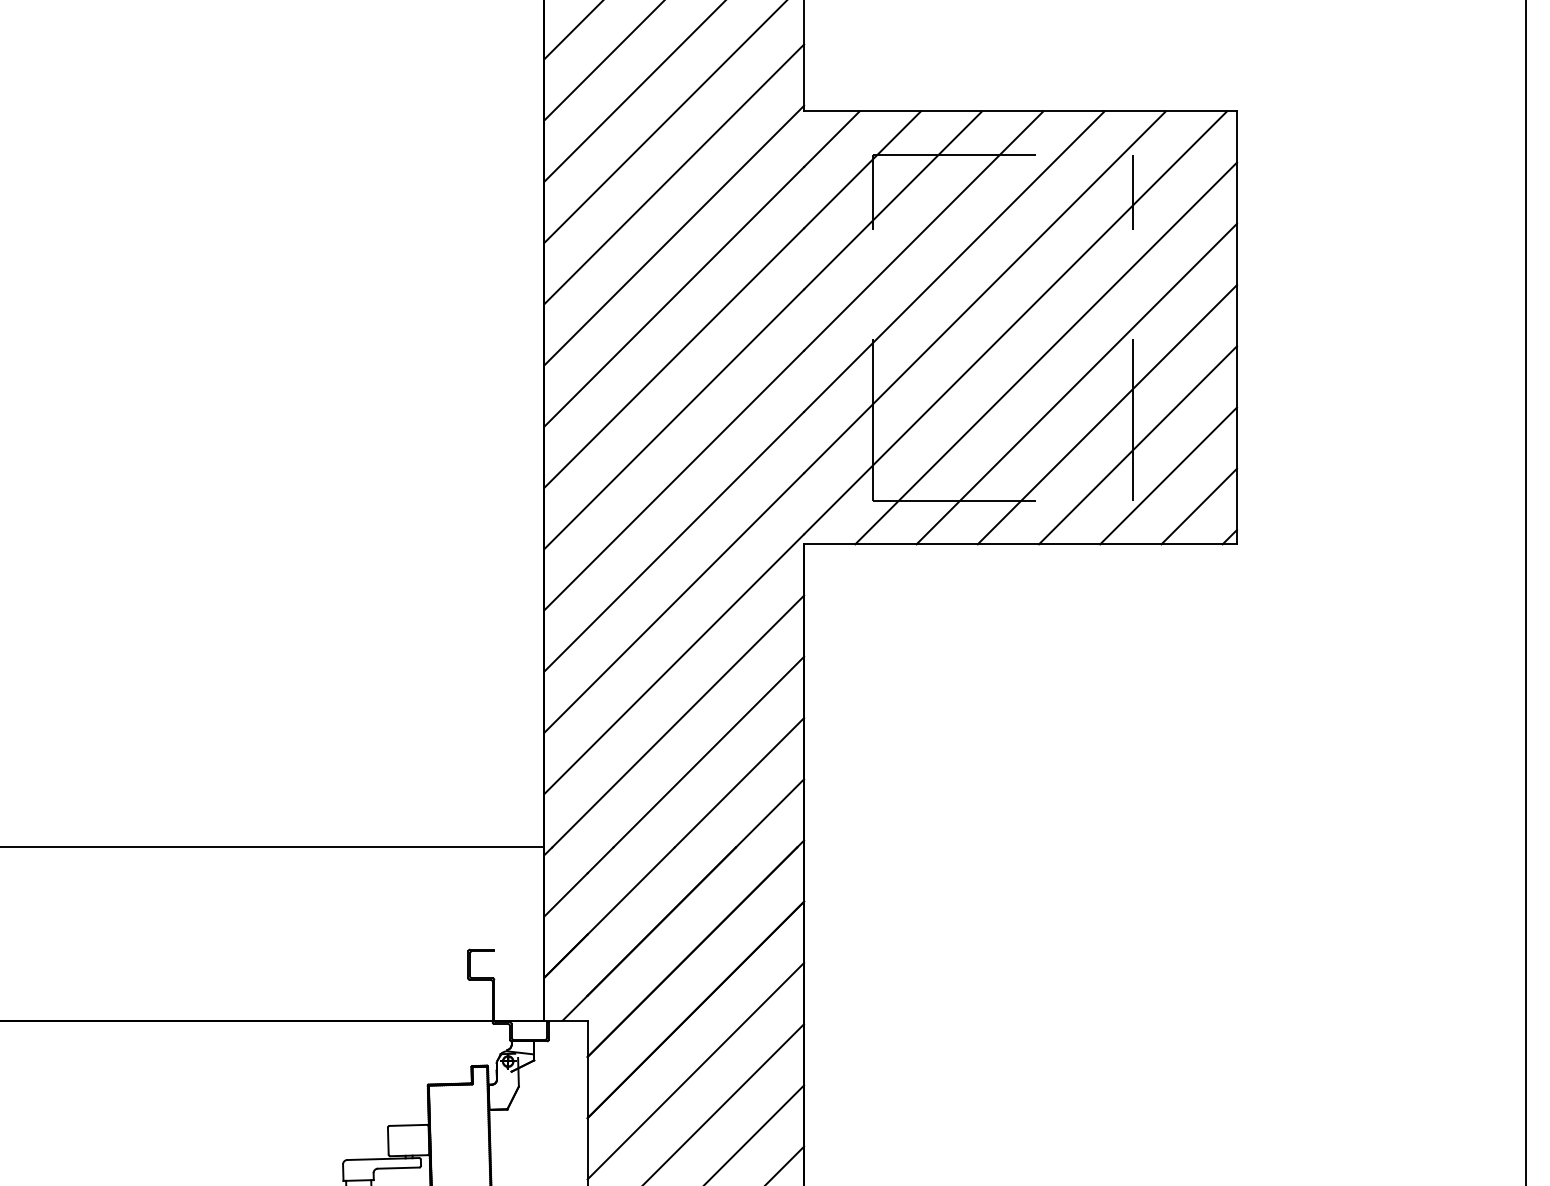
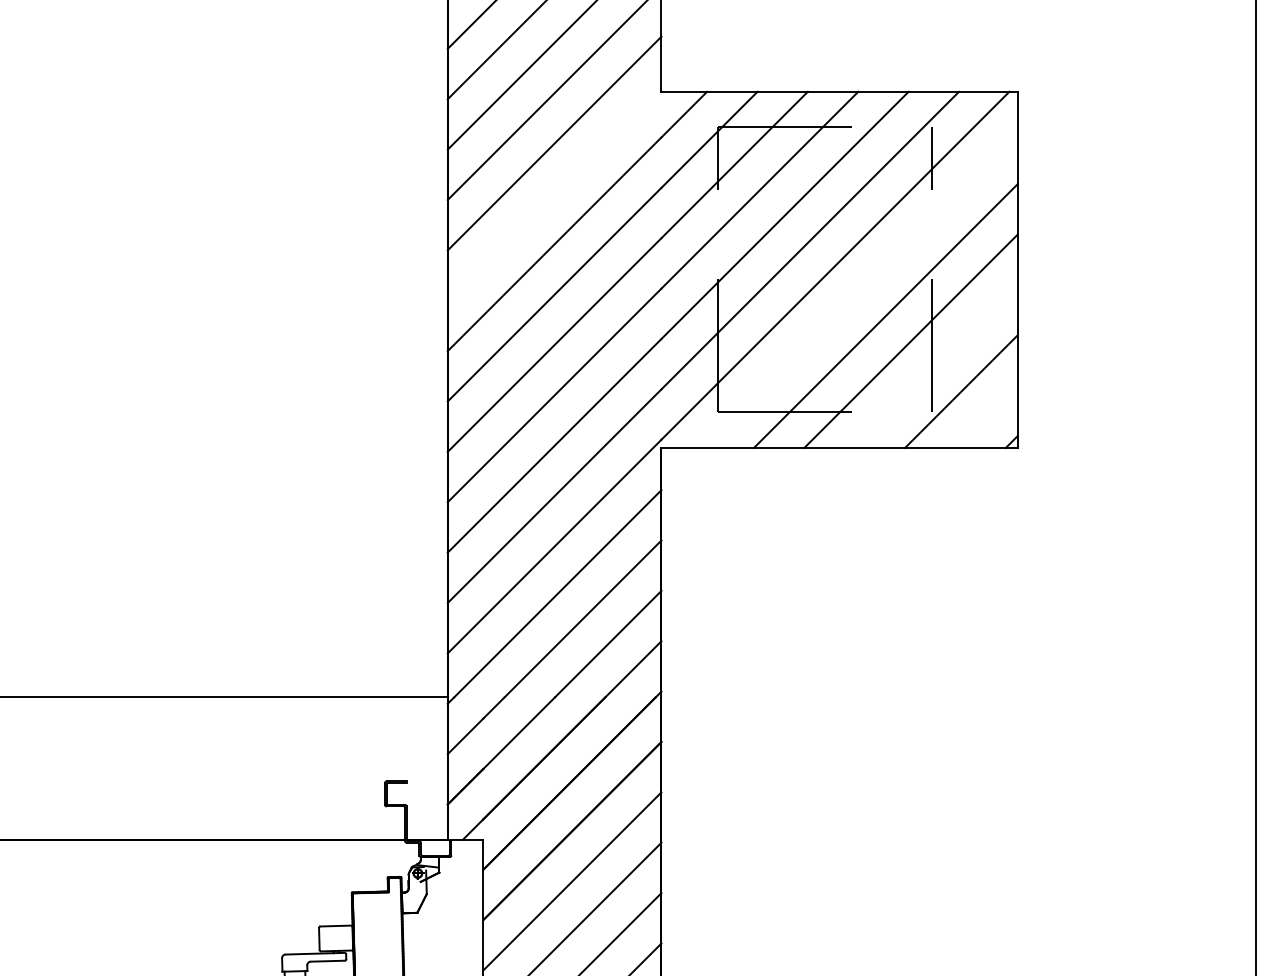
line: (674, 235) -> (554, 193), removed
line: (1046, 352) -> (860, 290), removed
line: (1137, 444) -> (935, 365), removed
line: (1199, 506) -> (986, 416), removed

